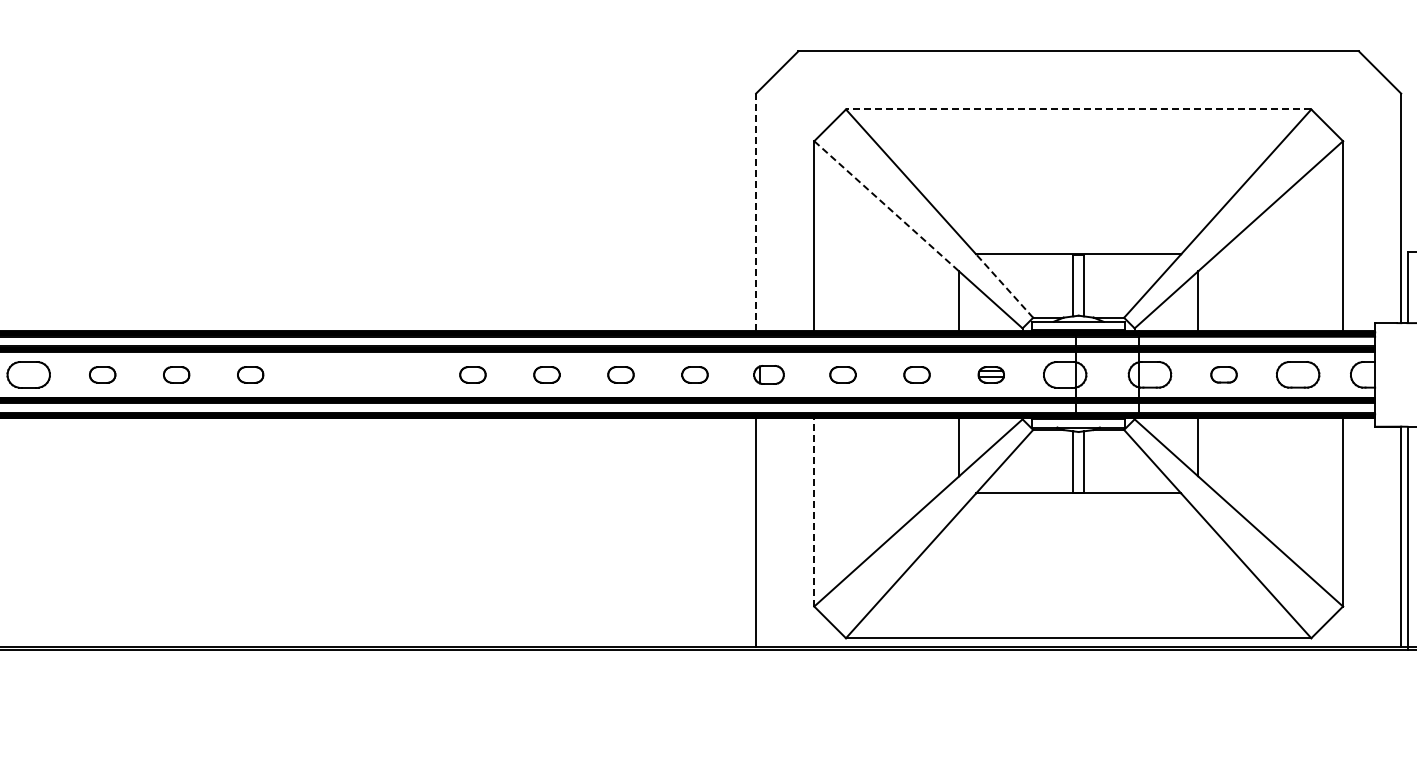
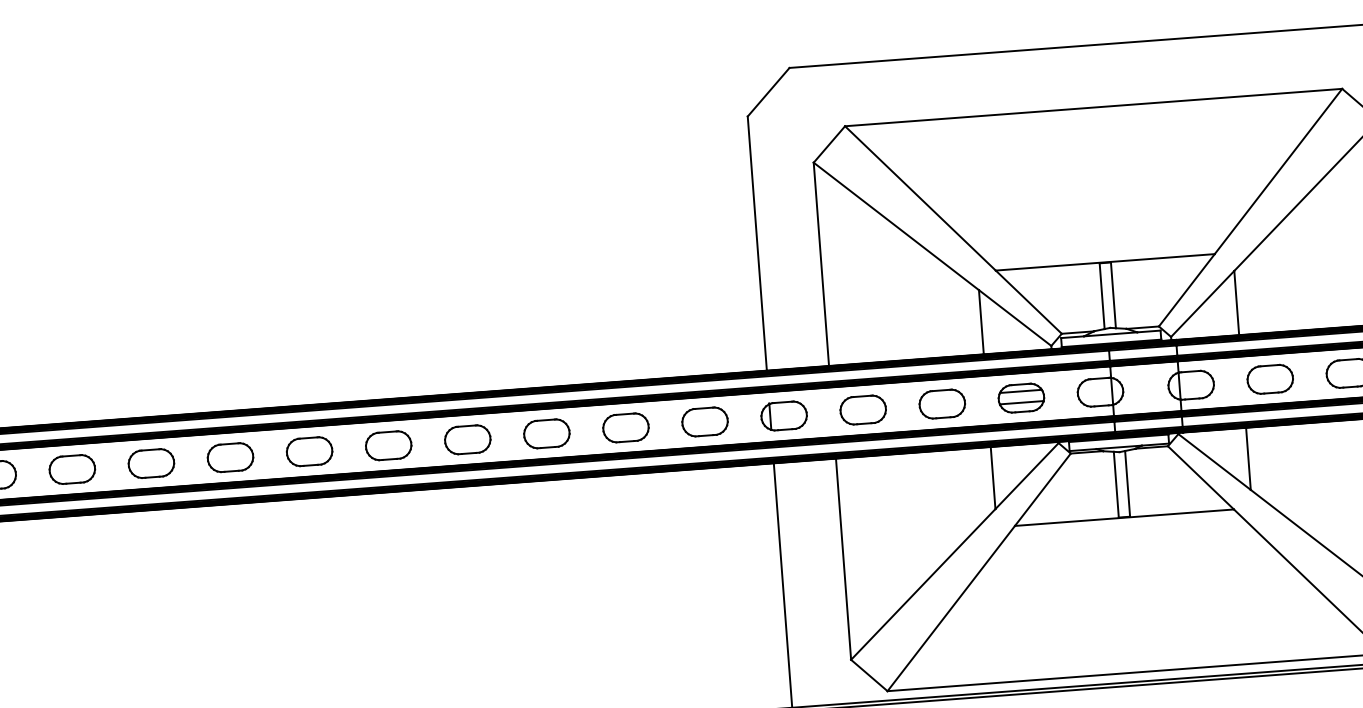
line: (1078, 109) -> (1093, 107), dashed -> solid
line: (887, 206) -> (897, 226), dashed -> solid
line: (756, 212) -> (757, 243), dashed -> solid
line: (1004, 286) -> (1028, 302), dashed -> solid
part: (102, 374) -> (72, 469), size x1.67
part: (176, 374) -> (151, 463), size x1.67
part: (250, 374) -> (230, 457), size x1.67
part: (324, 374) -> (309, 451), added
part: (398, 374) -> (388, 445), added
part: (472, 374) -> (467, 439), size x1.67
part: (546, 374) -> (546, 433), size x1.67
part: (620, 374) -> (625, 427), size x1.67
part: (694, 374) -> (704, 421), size x1.67
part: (768, 374) -> (783, 415), size x1.43
part: (842, 374) -> (862, 409), size x1.67
part: (916, 374) -> (941, 403), size x1.67
part: (991, 374) -> (1021, 397), size x1.67
part: (1223, 374) -> (1269, 379), size x1.67
line: (814, 511) -> (843, 558), dashed -> solid

